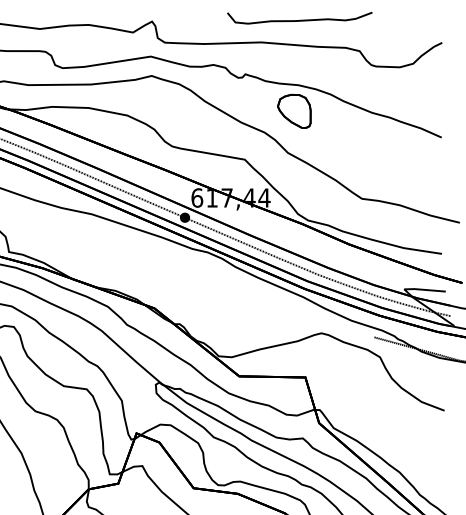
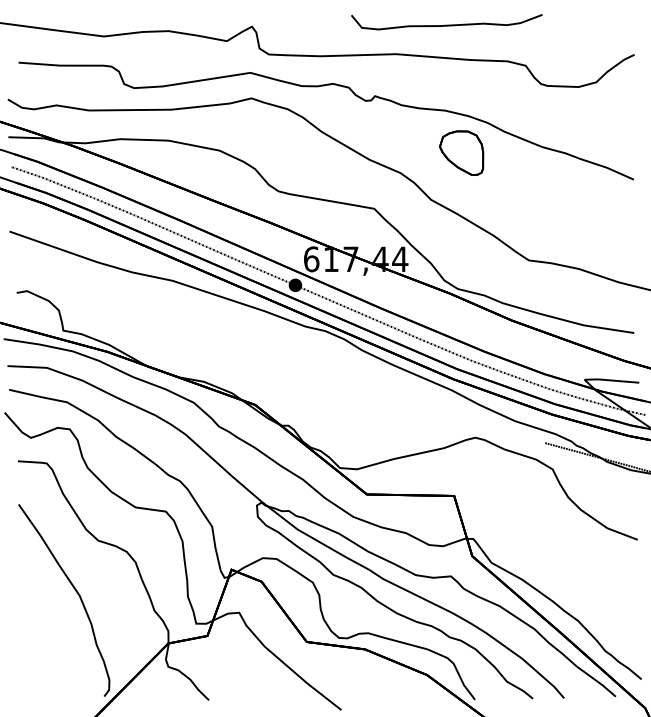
part: (294, 110) -> (461, 152), moved

